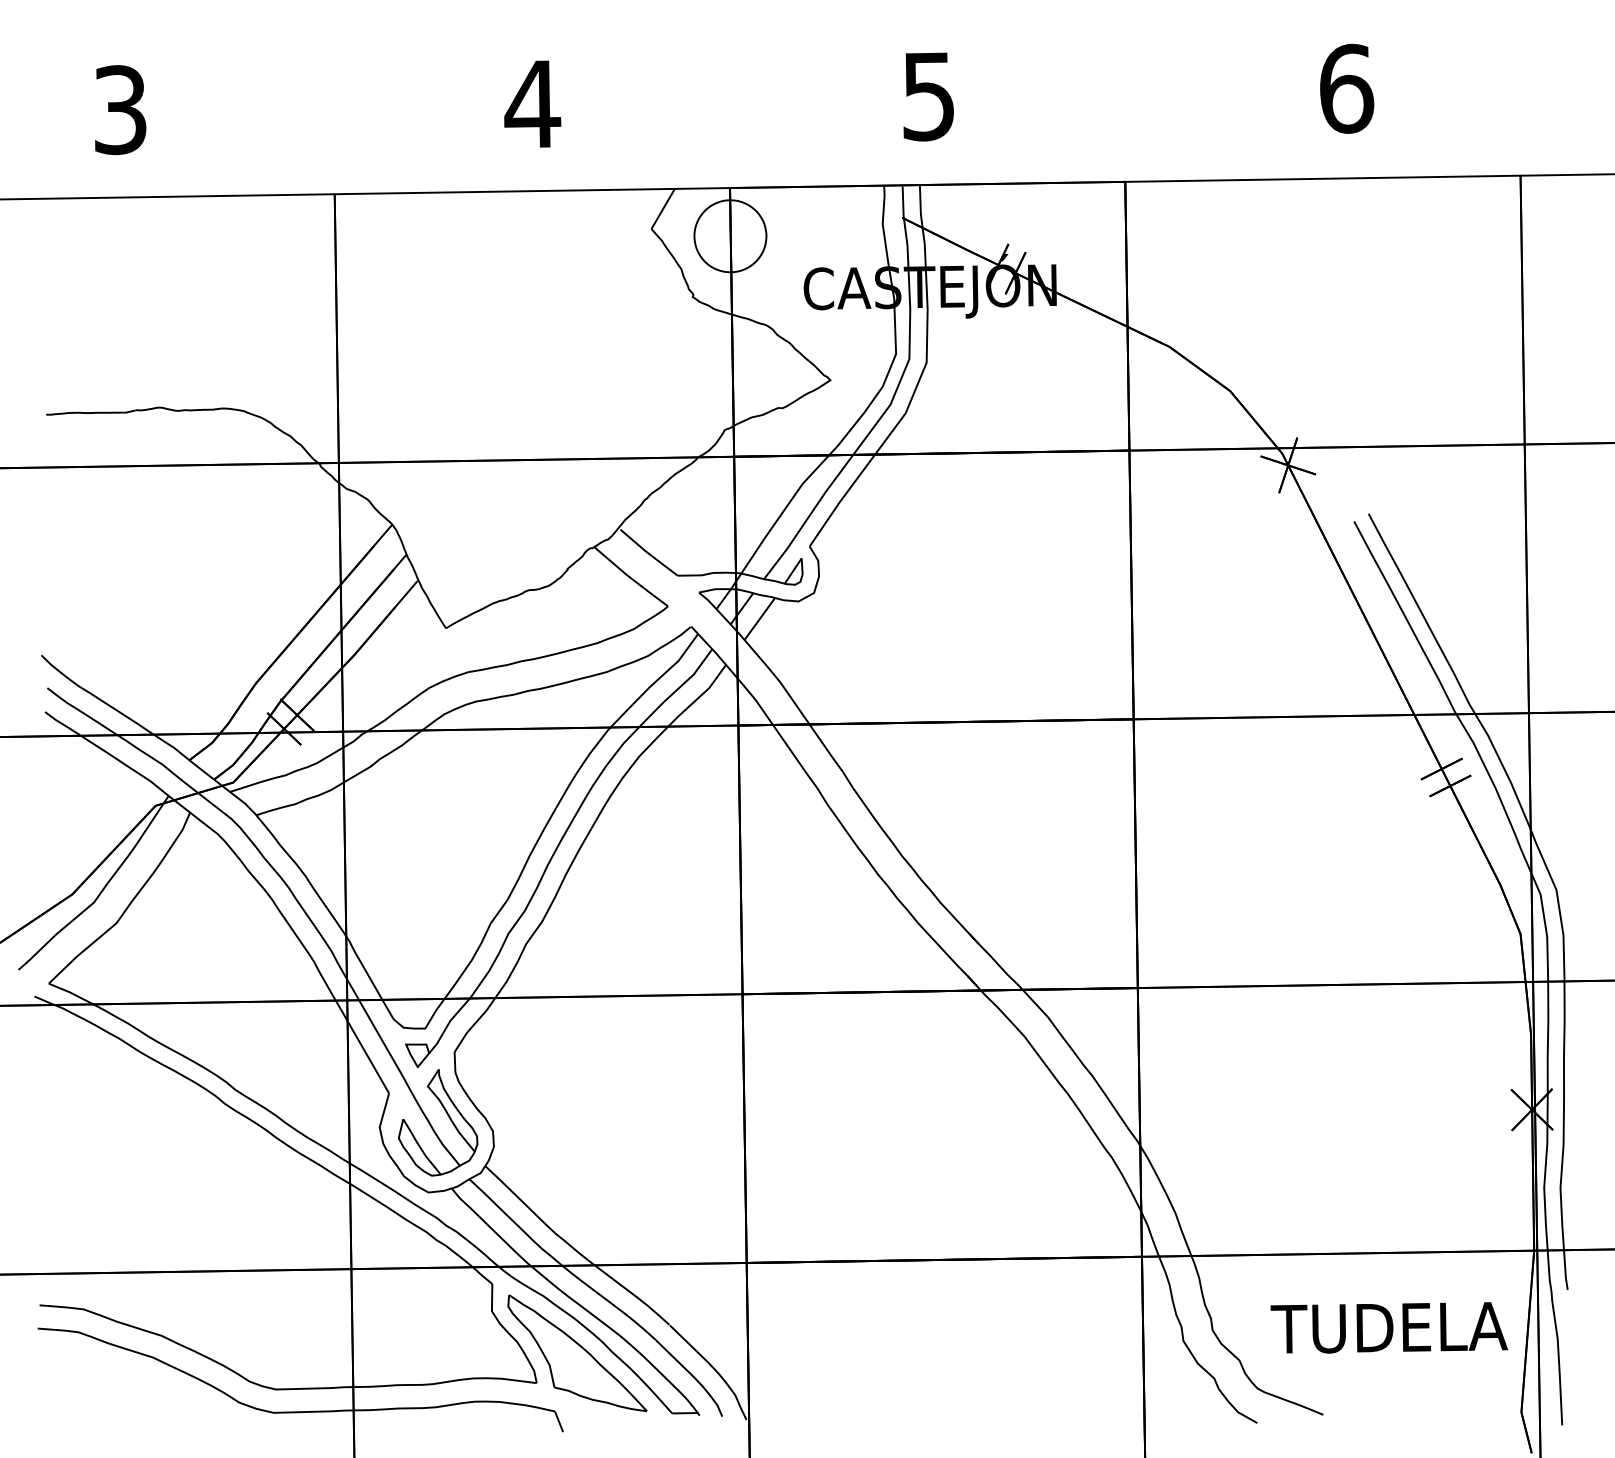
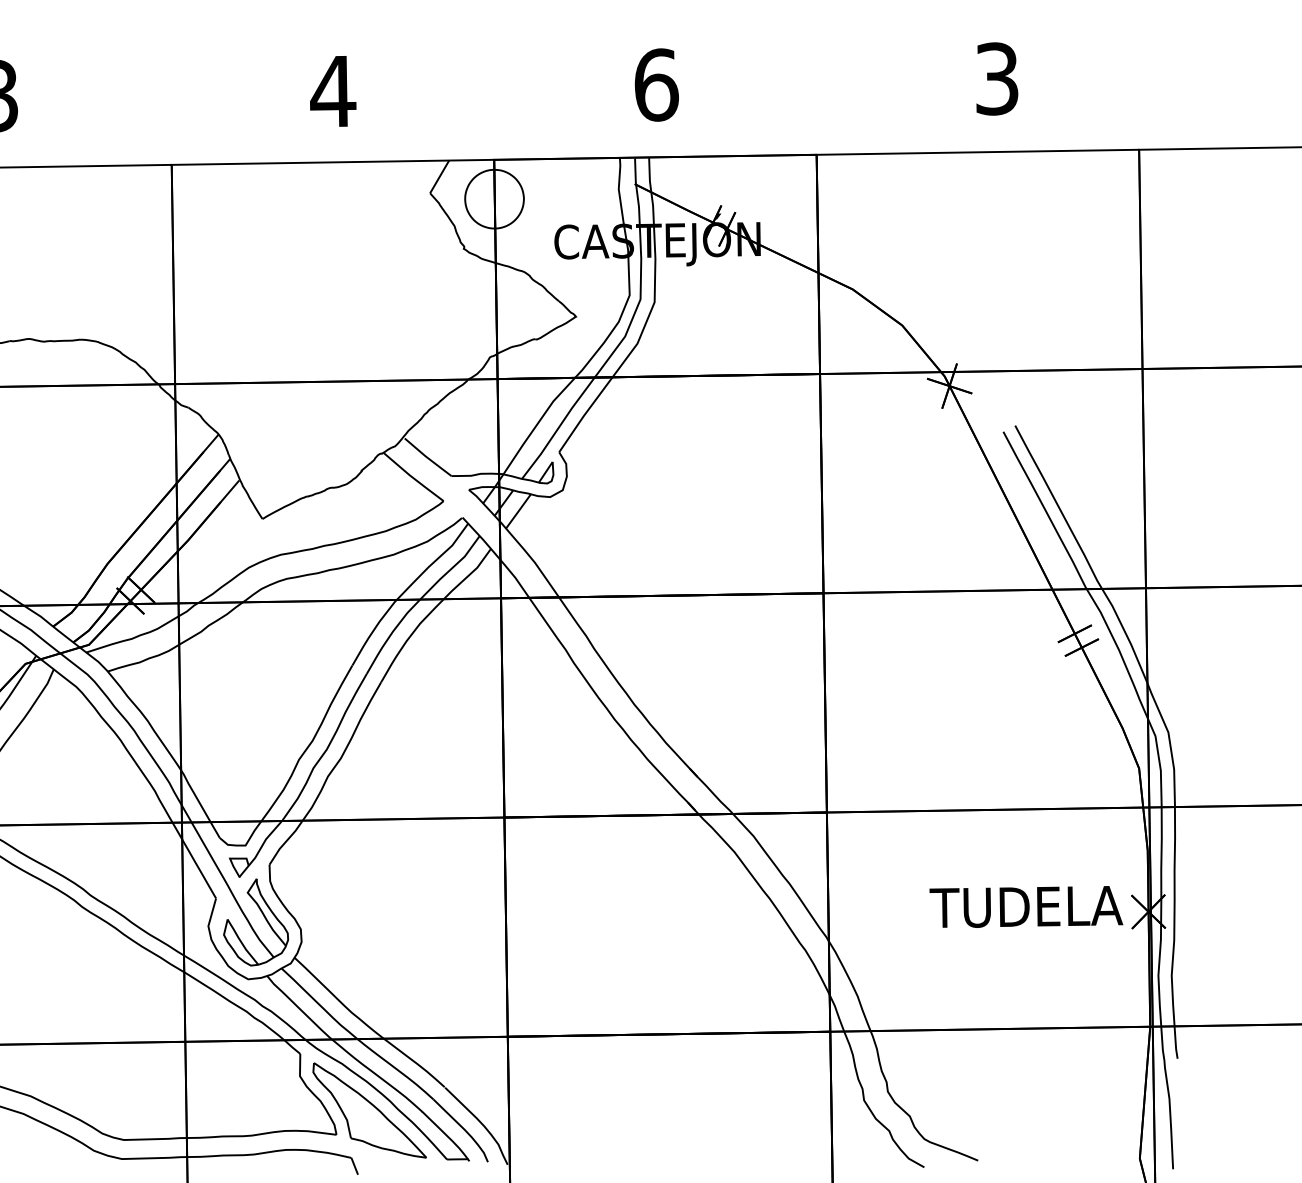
text: (1347, 88) -> (997, 78), 6 -> 3
text: (929, 96) -> (656, 85), 5 -> 6
text: (1389, 1327) -> (1026, 906), moved

